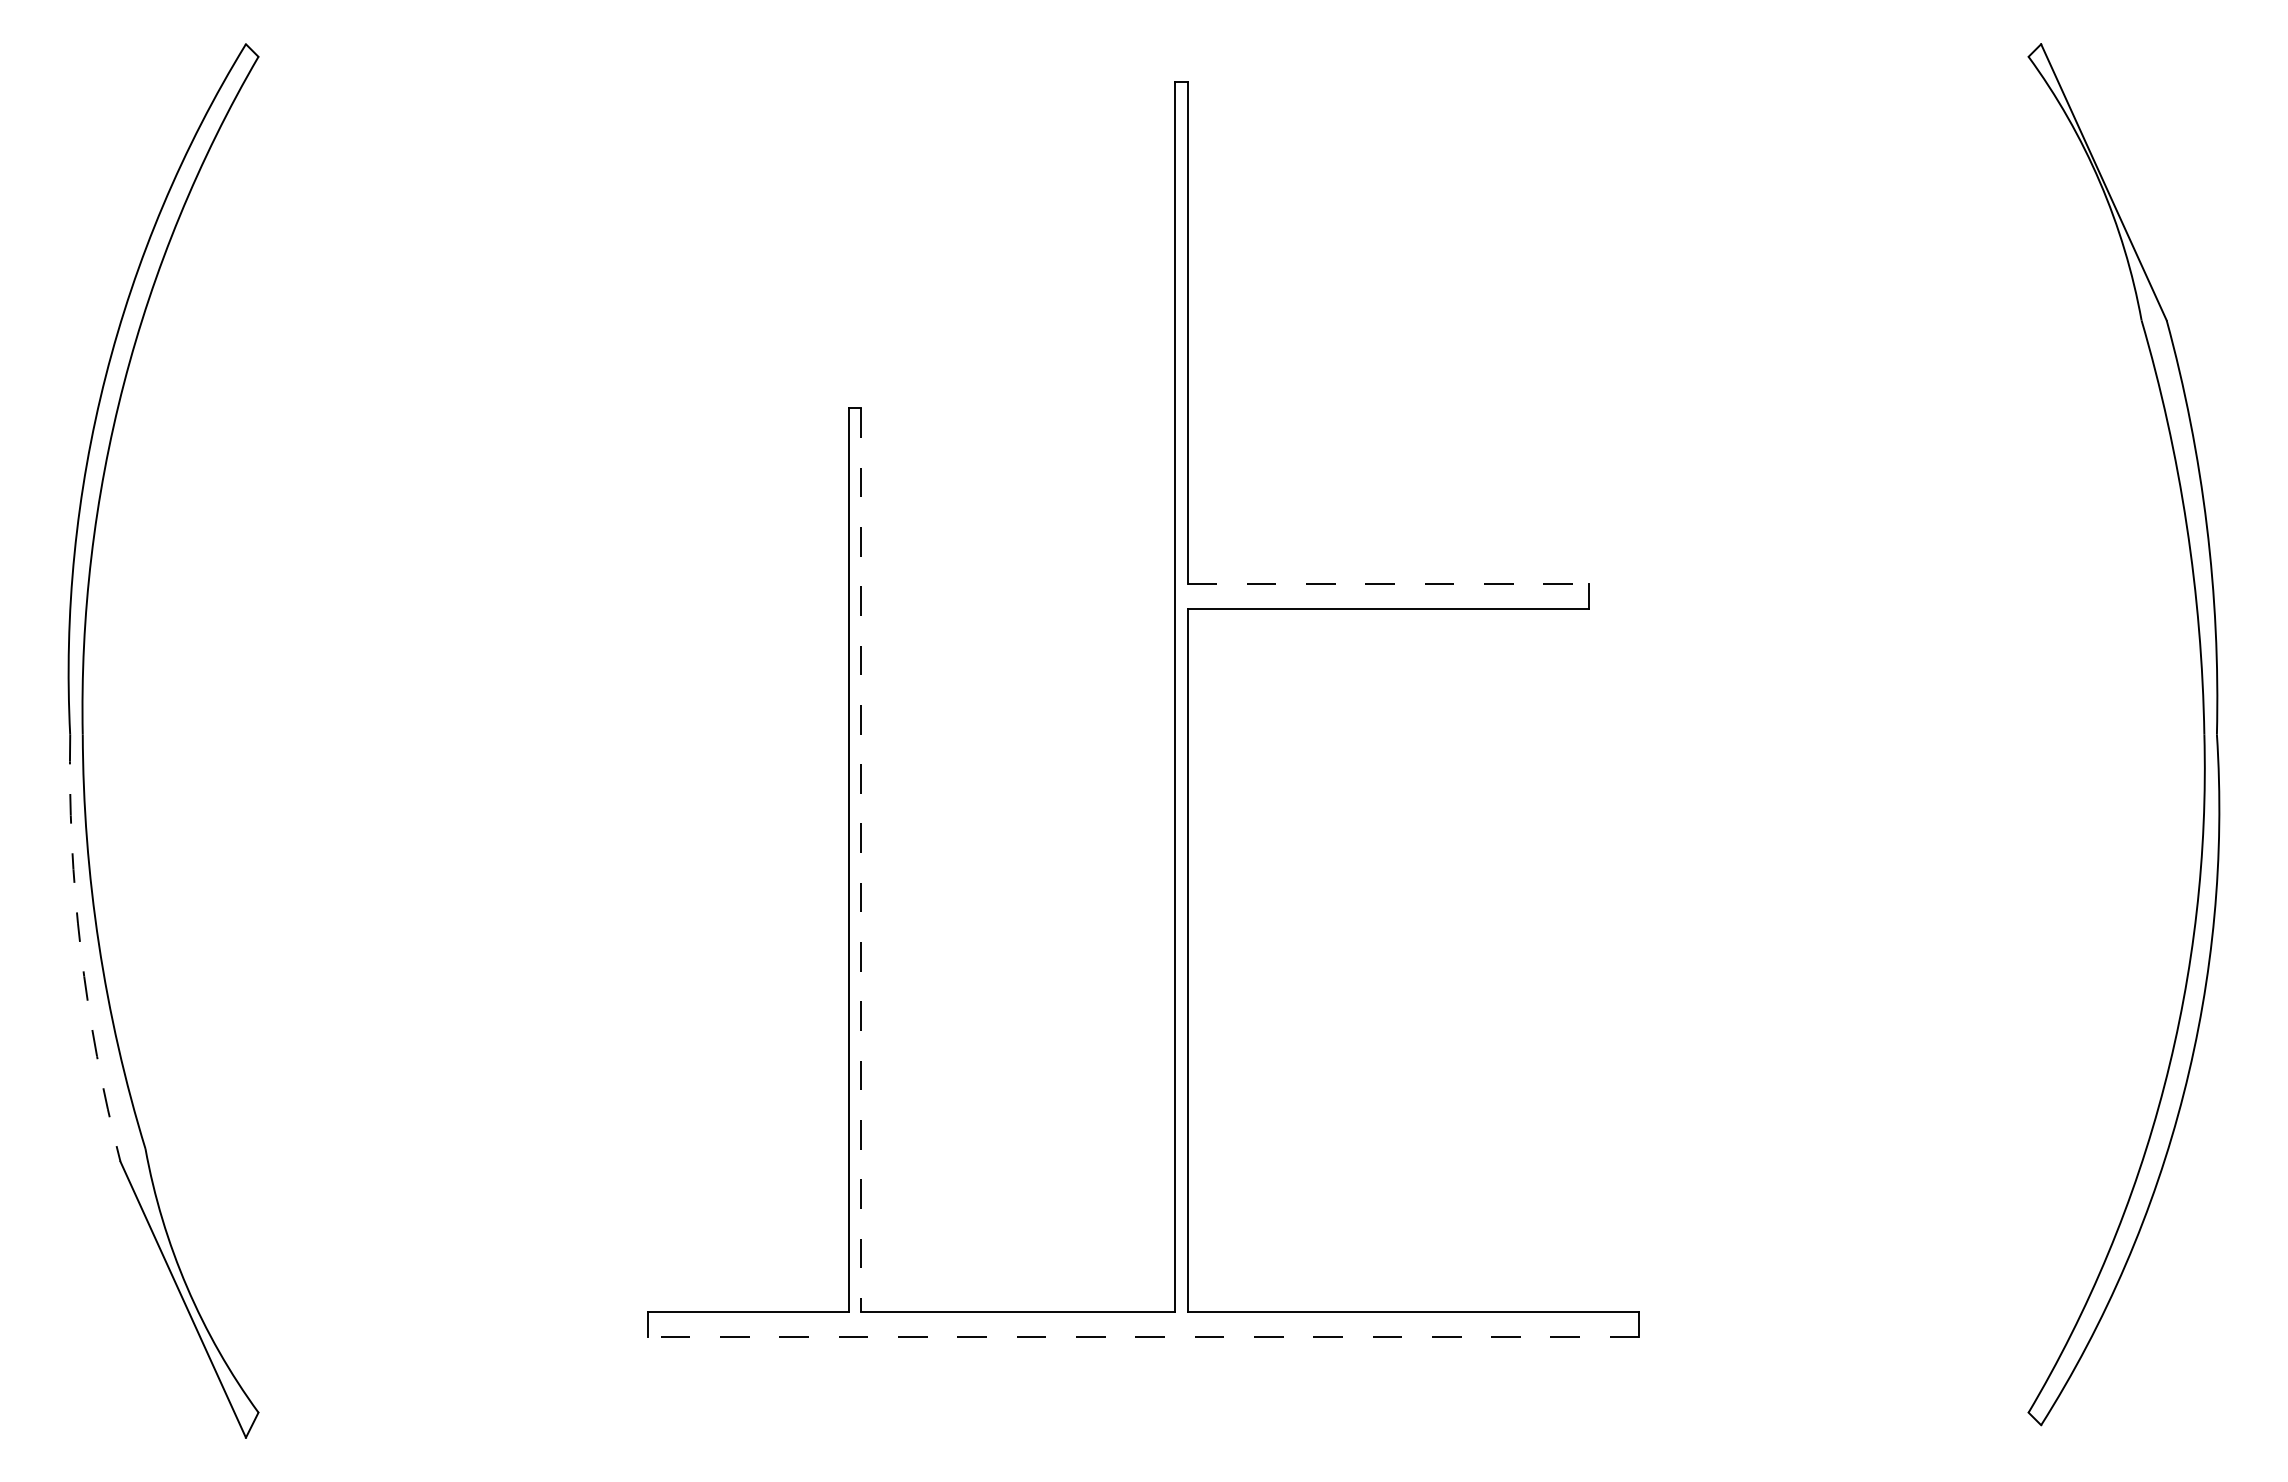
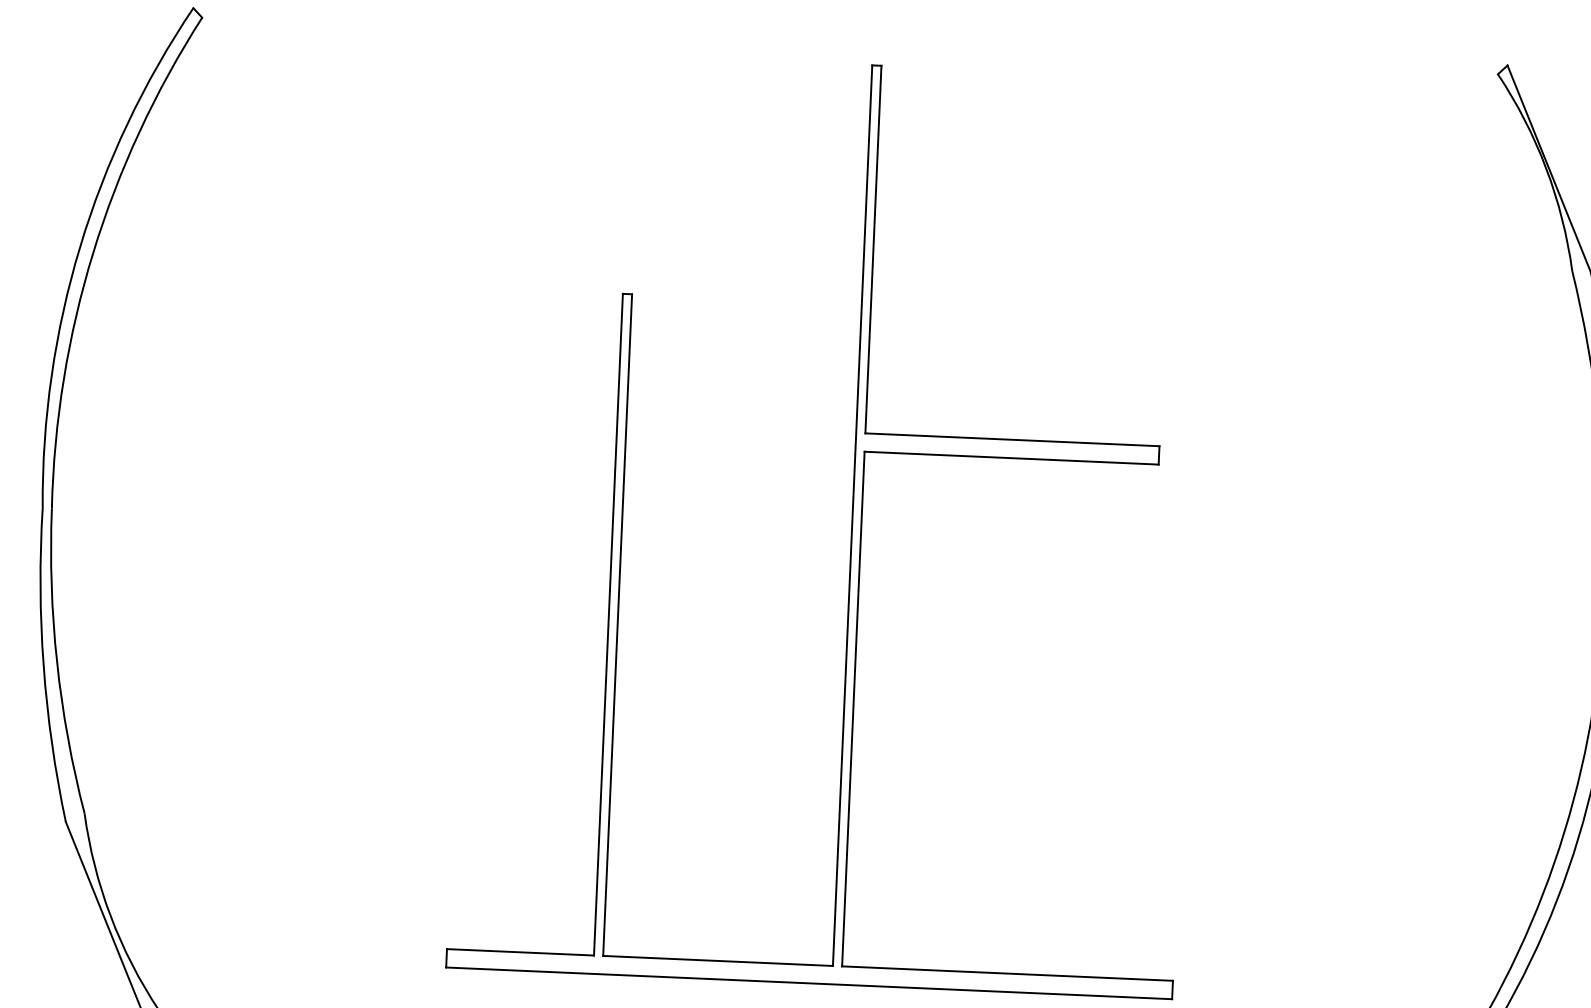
line: (1388, 584) -> (1012, 440), dashed -> solid
line: (861, 860) -> (617, 625), dashed -> solid
arc: (80, 949) -> (43, 665), dashed -> solid
line: (1143, 1337) -> (809, 983), dashed -> solid

